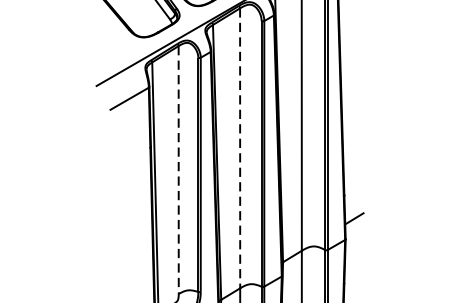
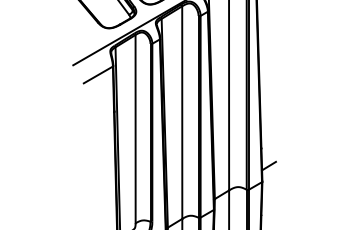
line: (240, 149) -> (182, 113), dashed -> solid
line: (178, 170) -> (135, 129), dashed -> solid

